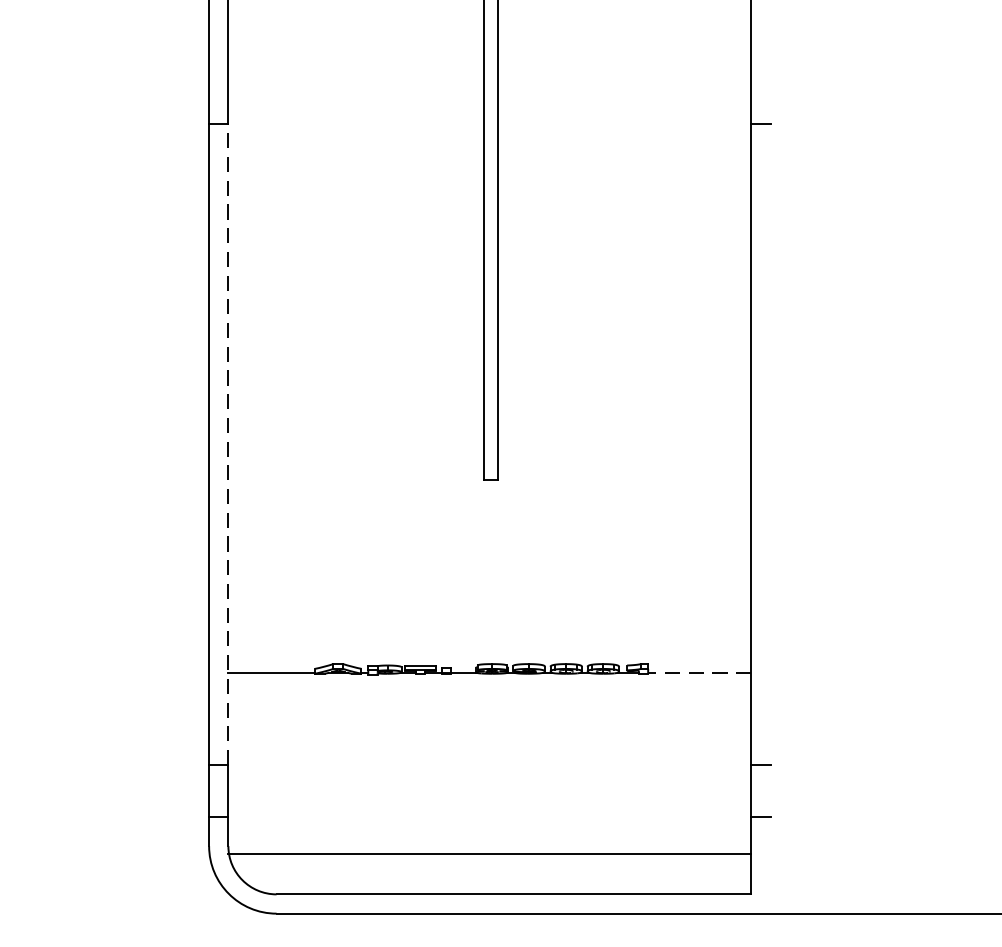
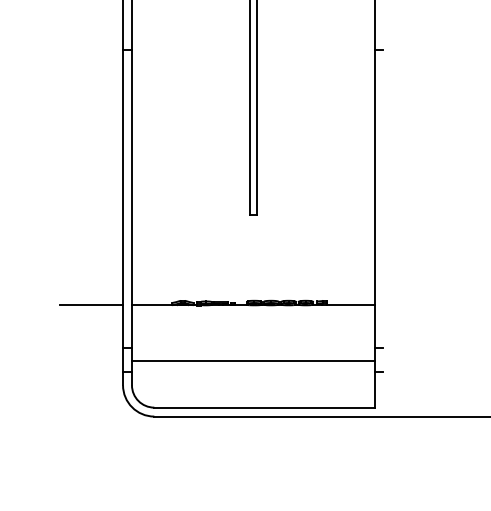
line: (227, 445) -> (131, 199), dashed -> solid
line: (141, 672) -> (91, 304), added
line: (699, 672) -> (350, 304), dashed -> solid
line: (488, 853) -> (252, 360), moved

